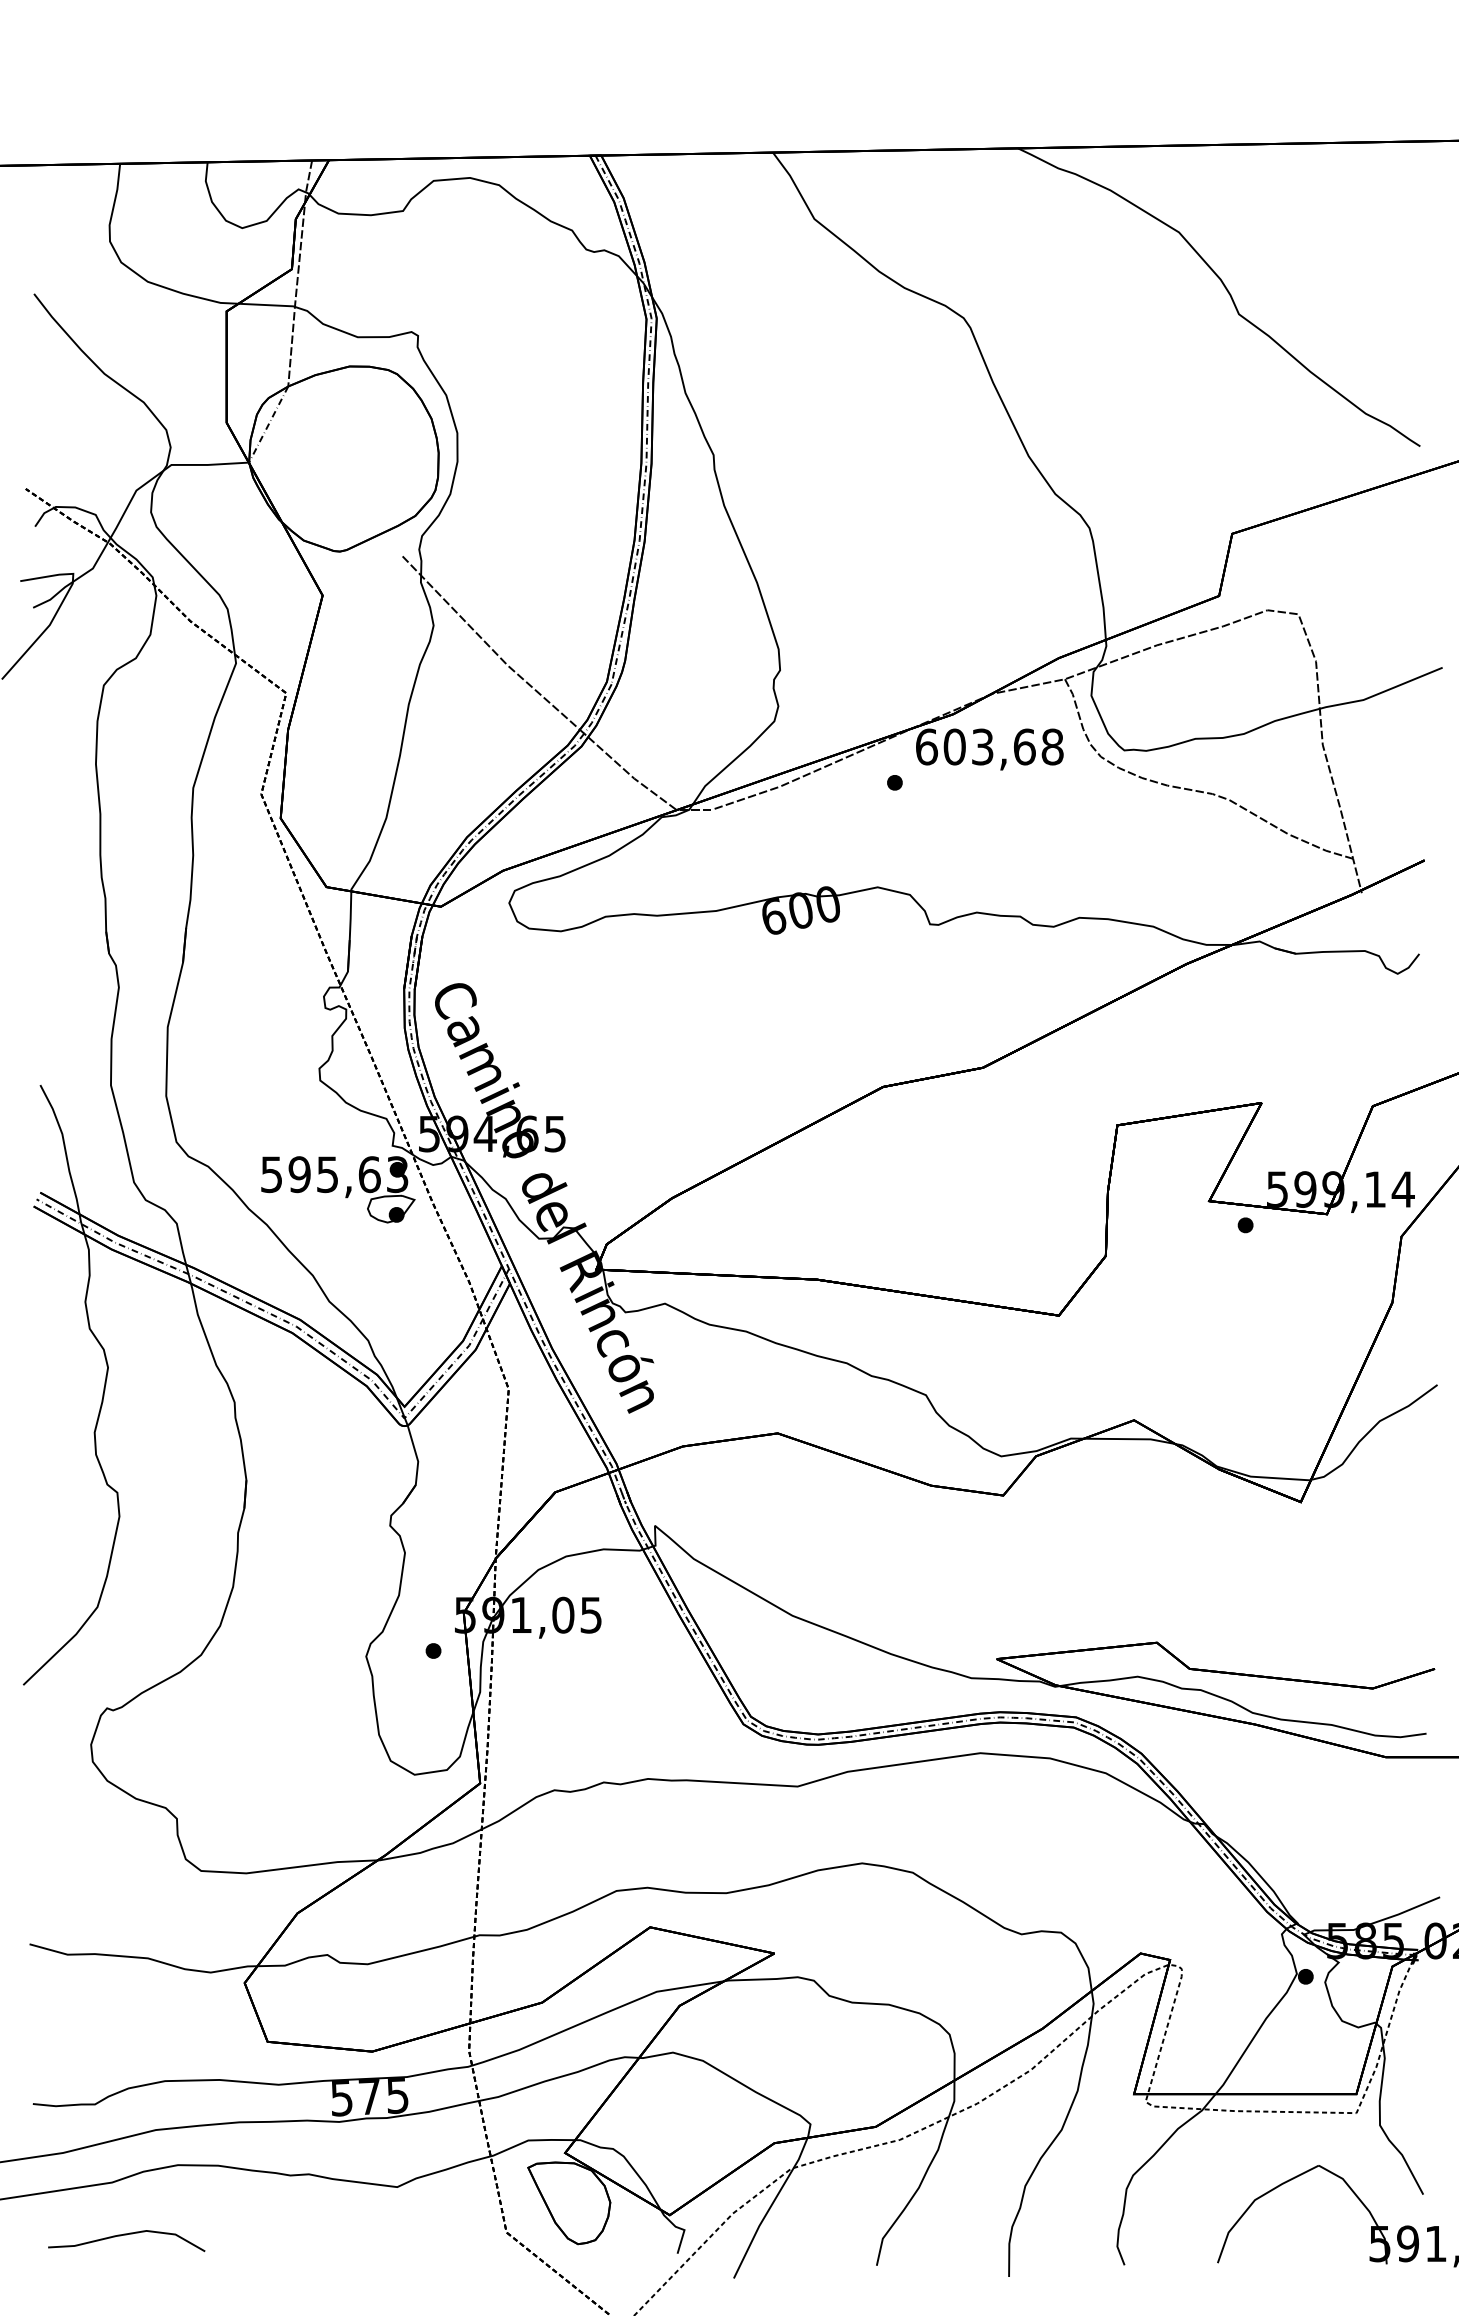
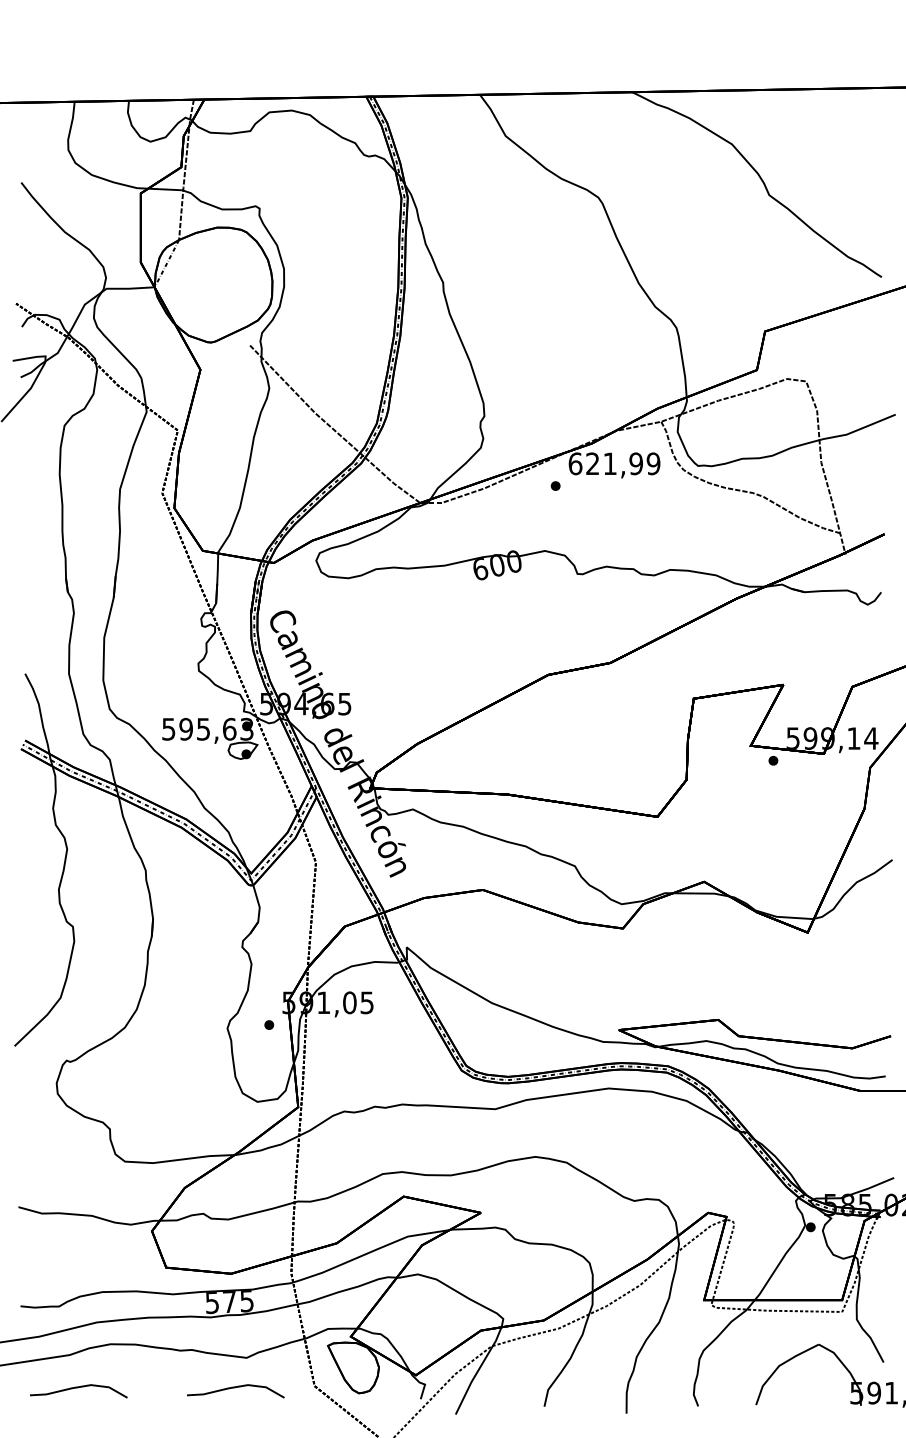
text: (1004, 746) -> (623, 463), 603,68 -> 621,99
curve: (379, 2236) -> (235, 1388), added

